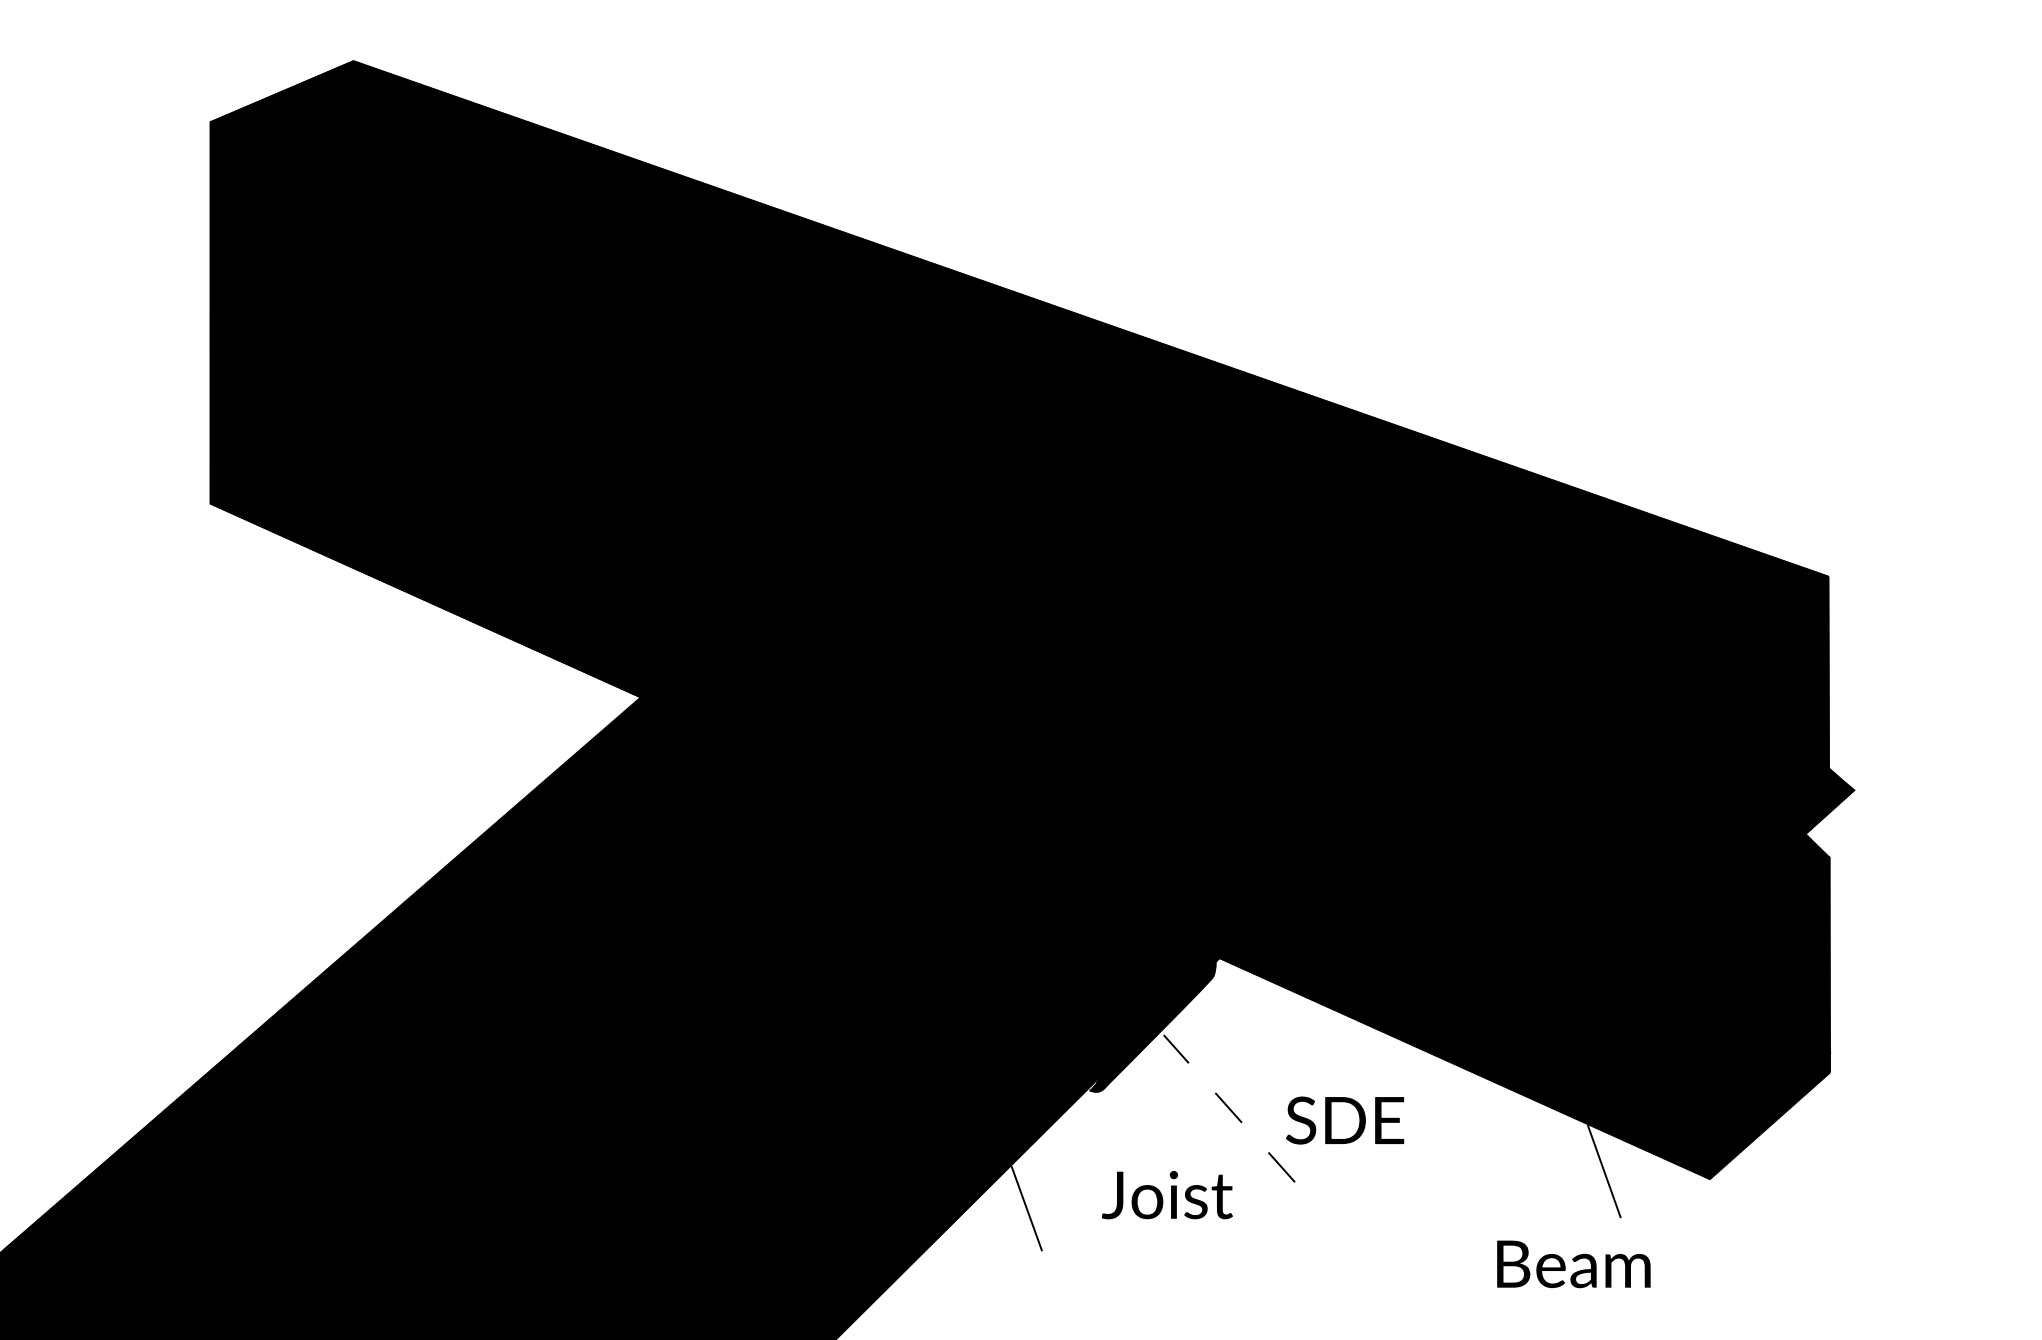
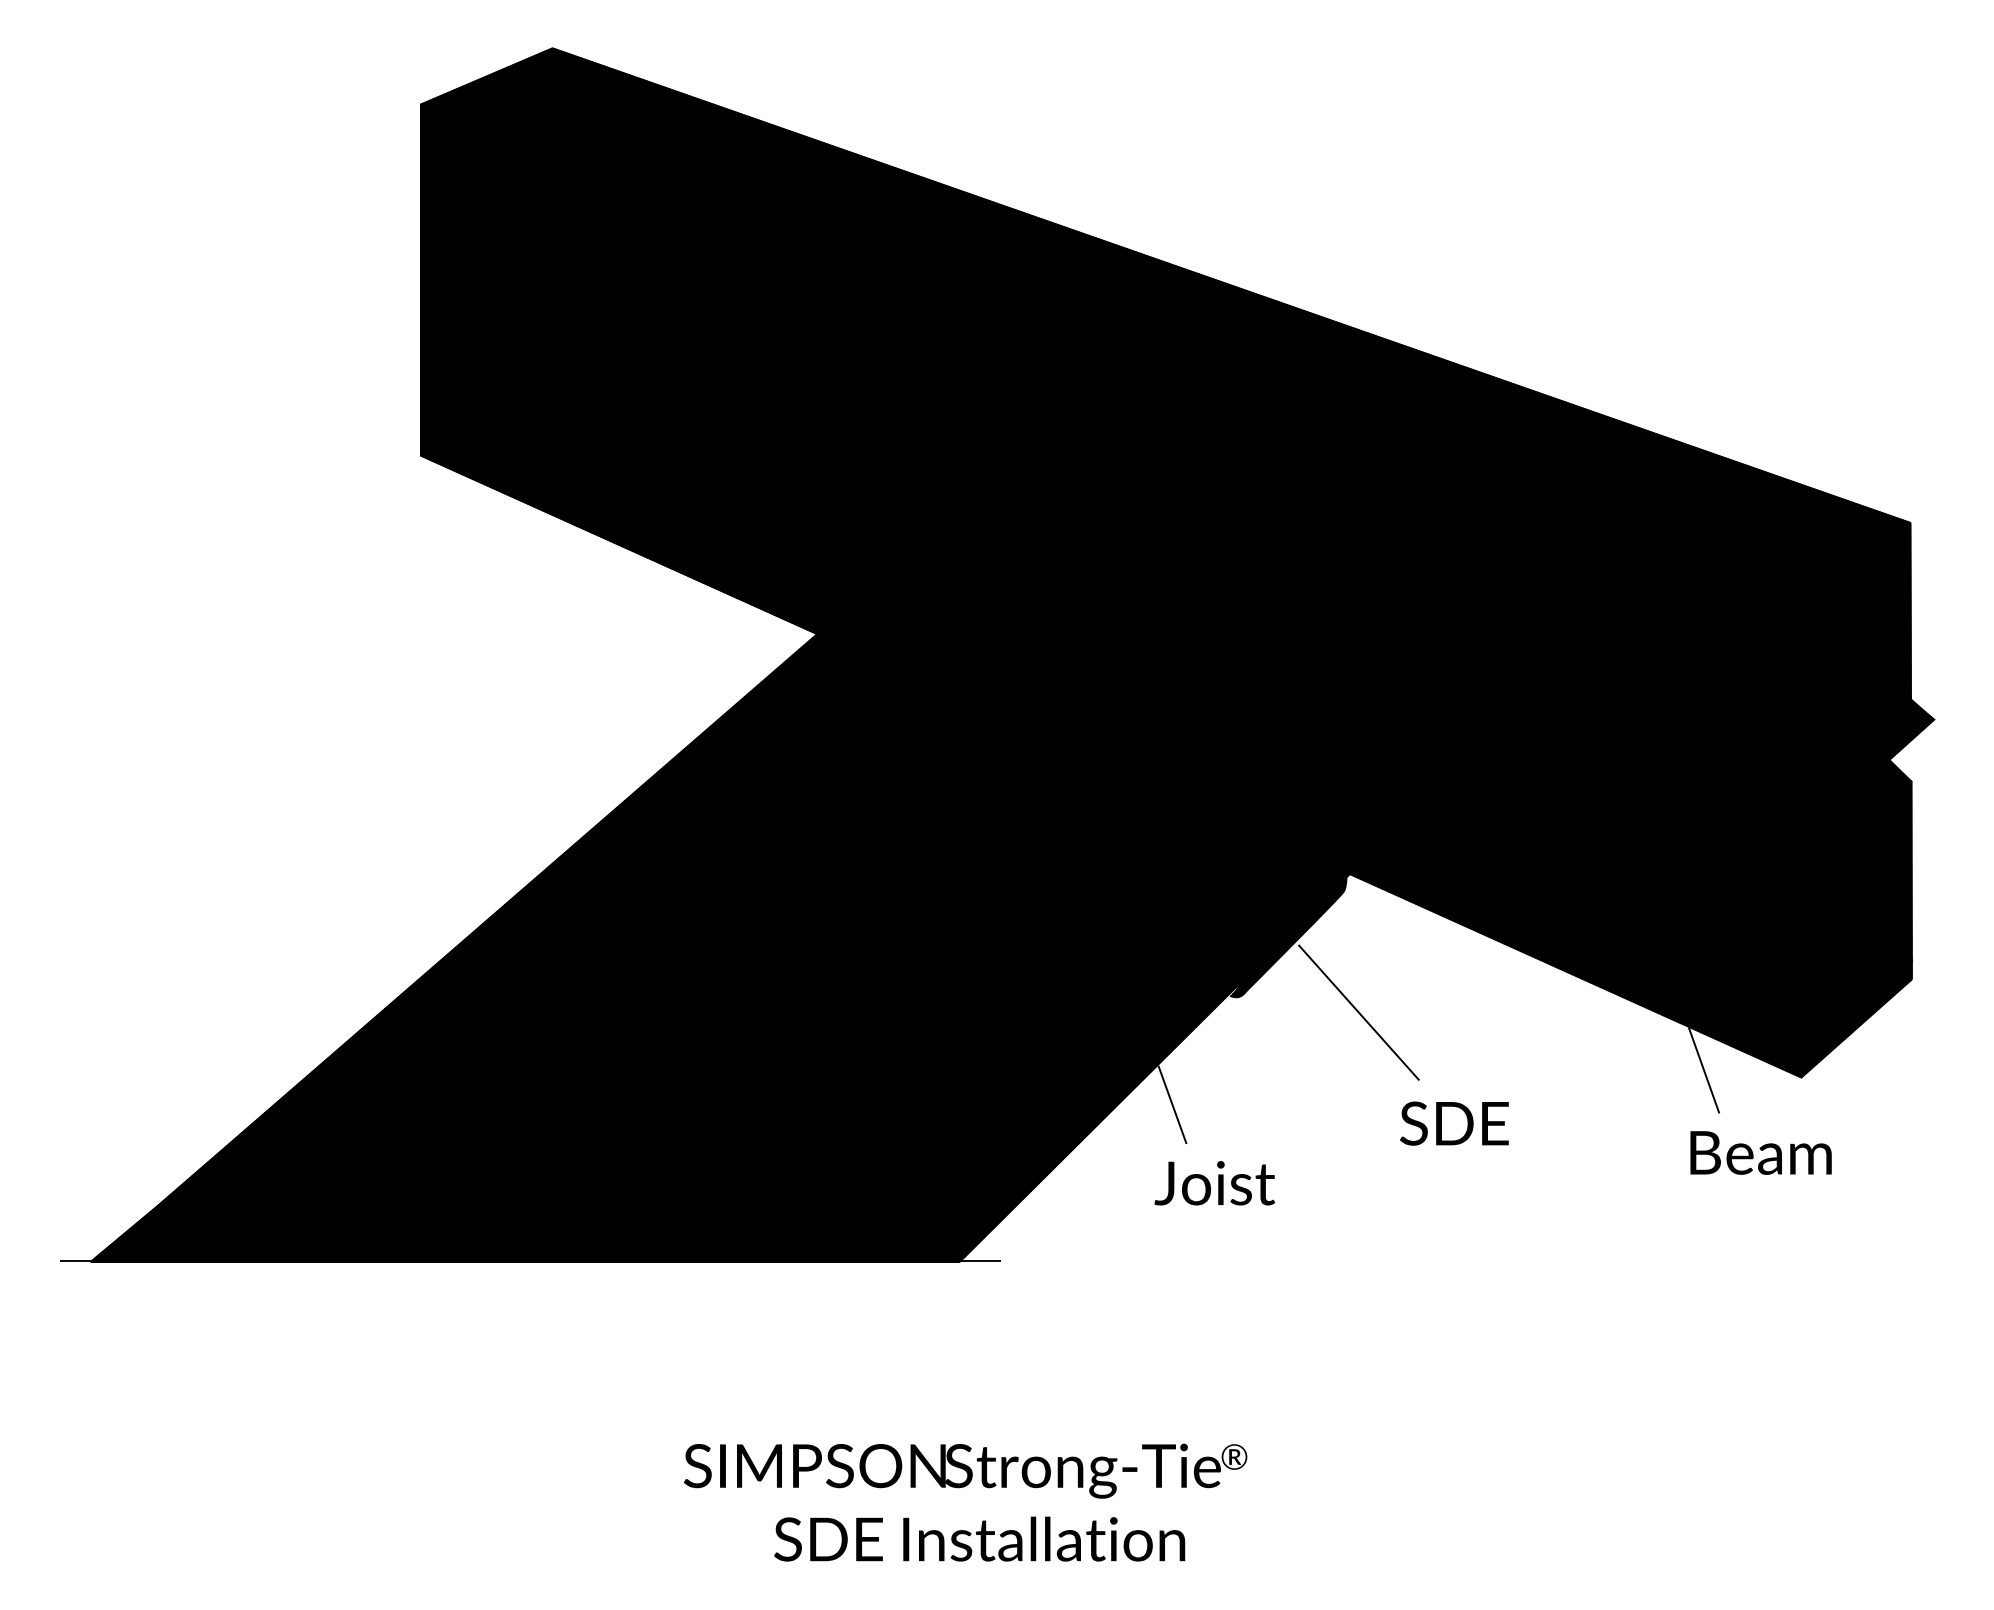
line: (1228, 1108) -> (1358, 1012), dashed -> solid
text: (1345, 1120) -> (1454, 1123), moved
text: (1166, 1195) -> (1214, 1183), moved
text: (1573, 1263) -> (1760, 1152), moved

